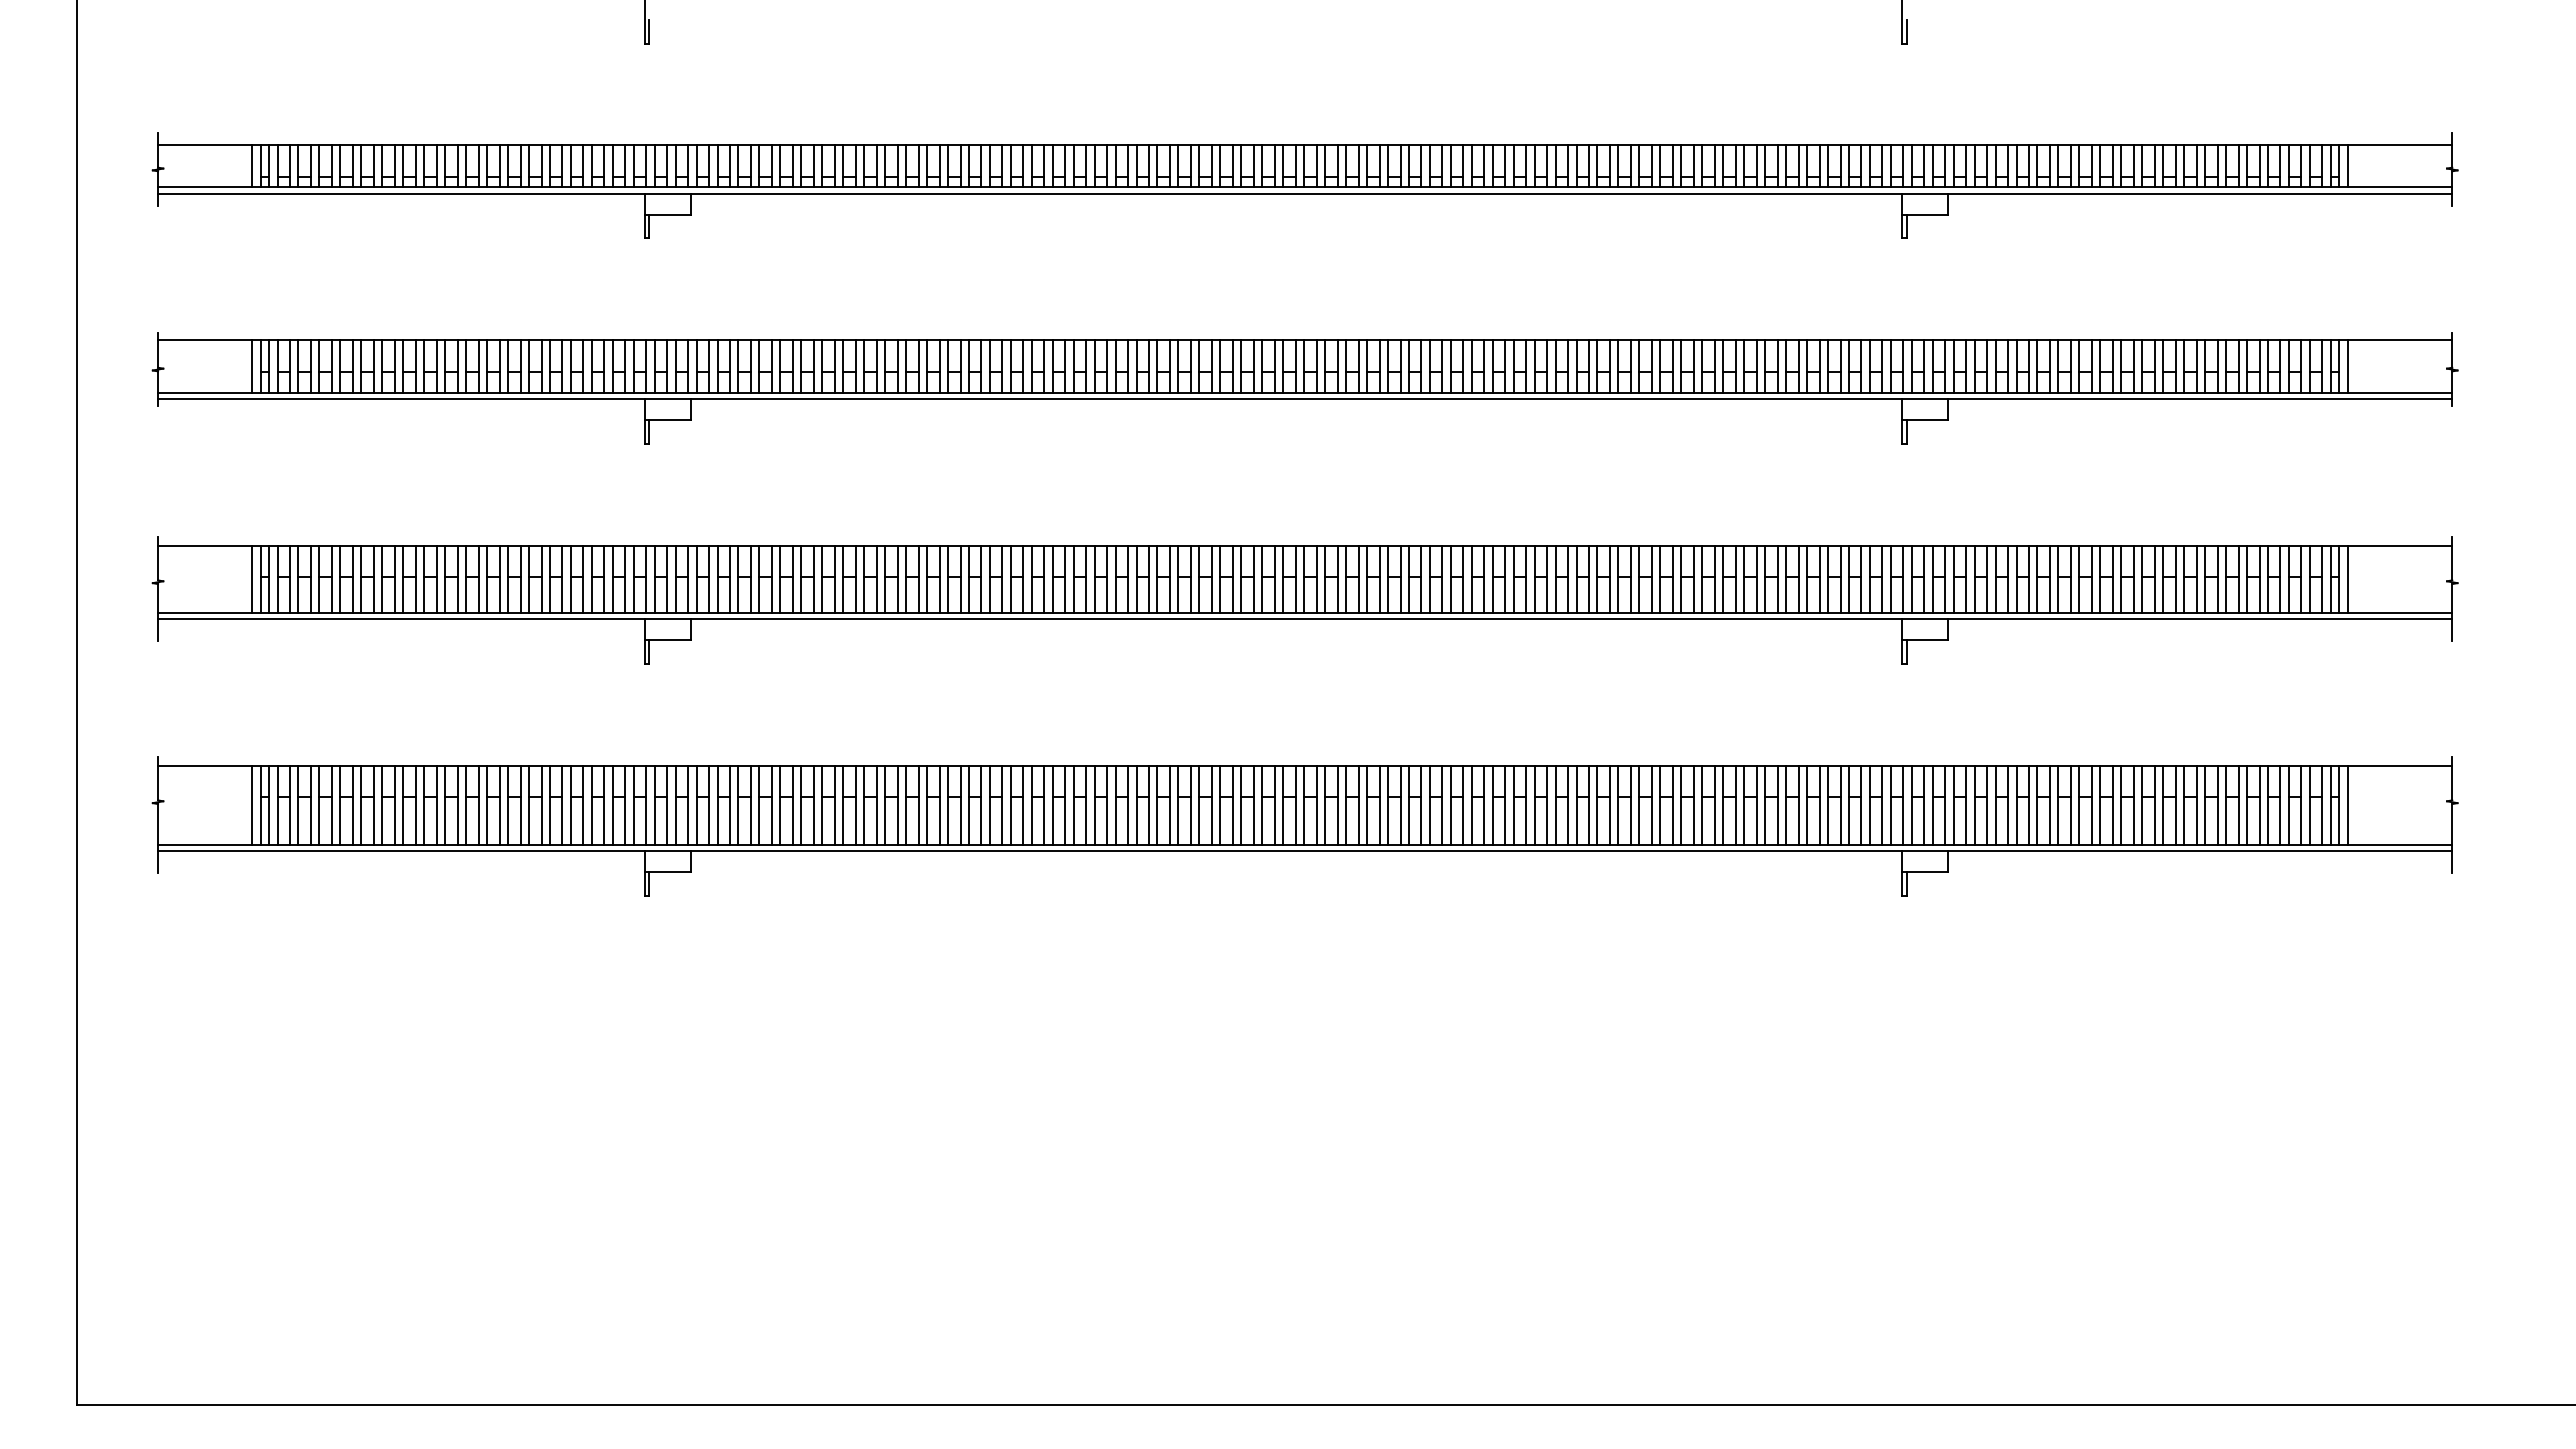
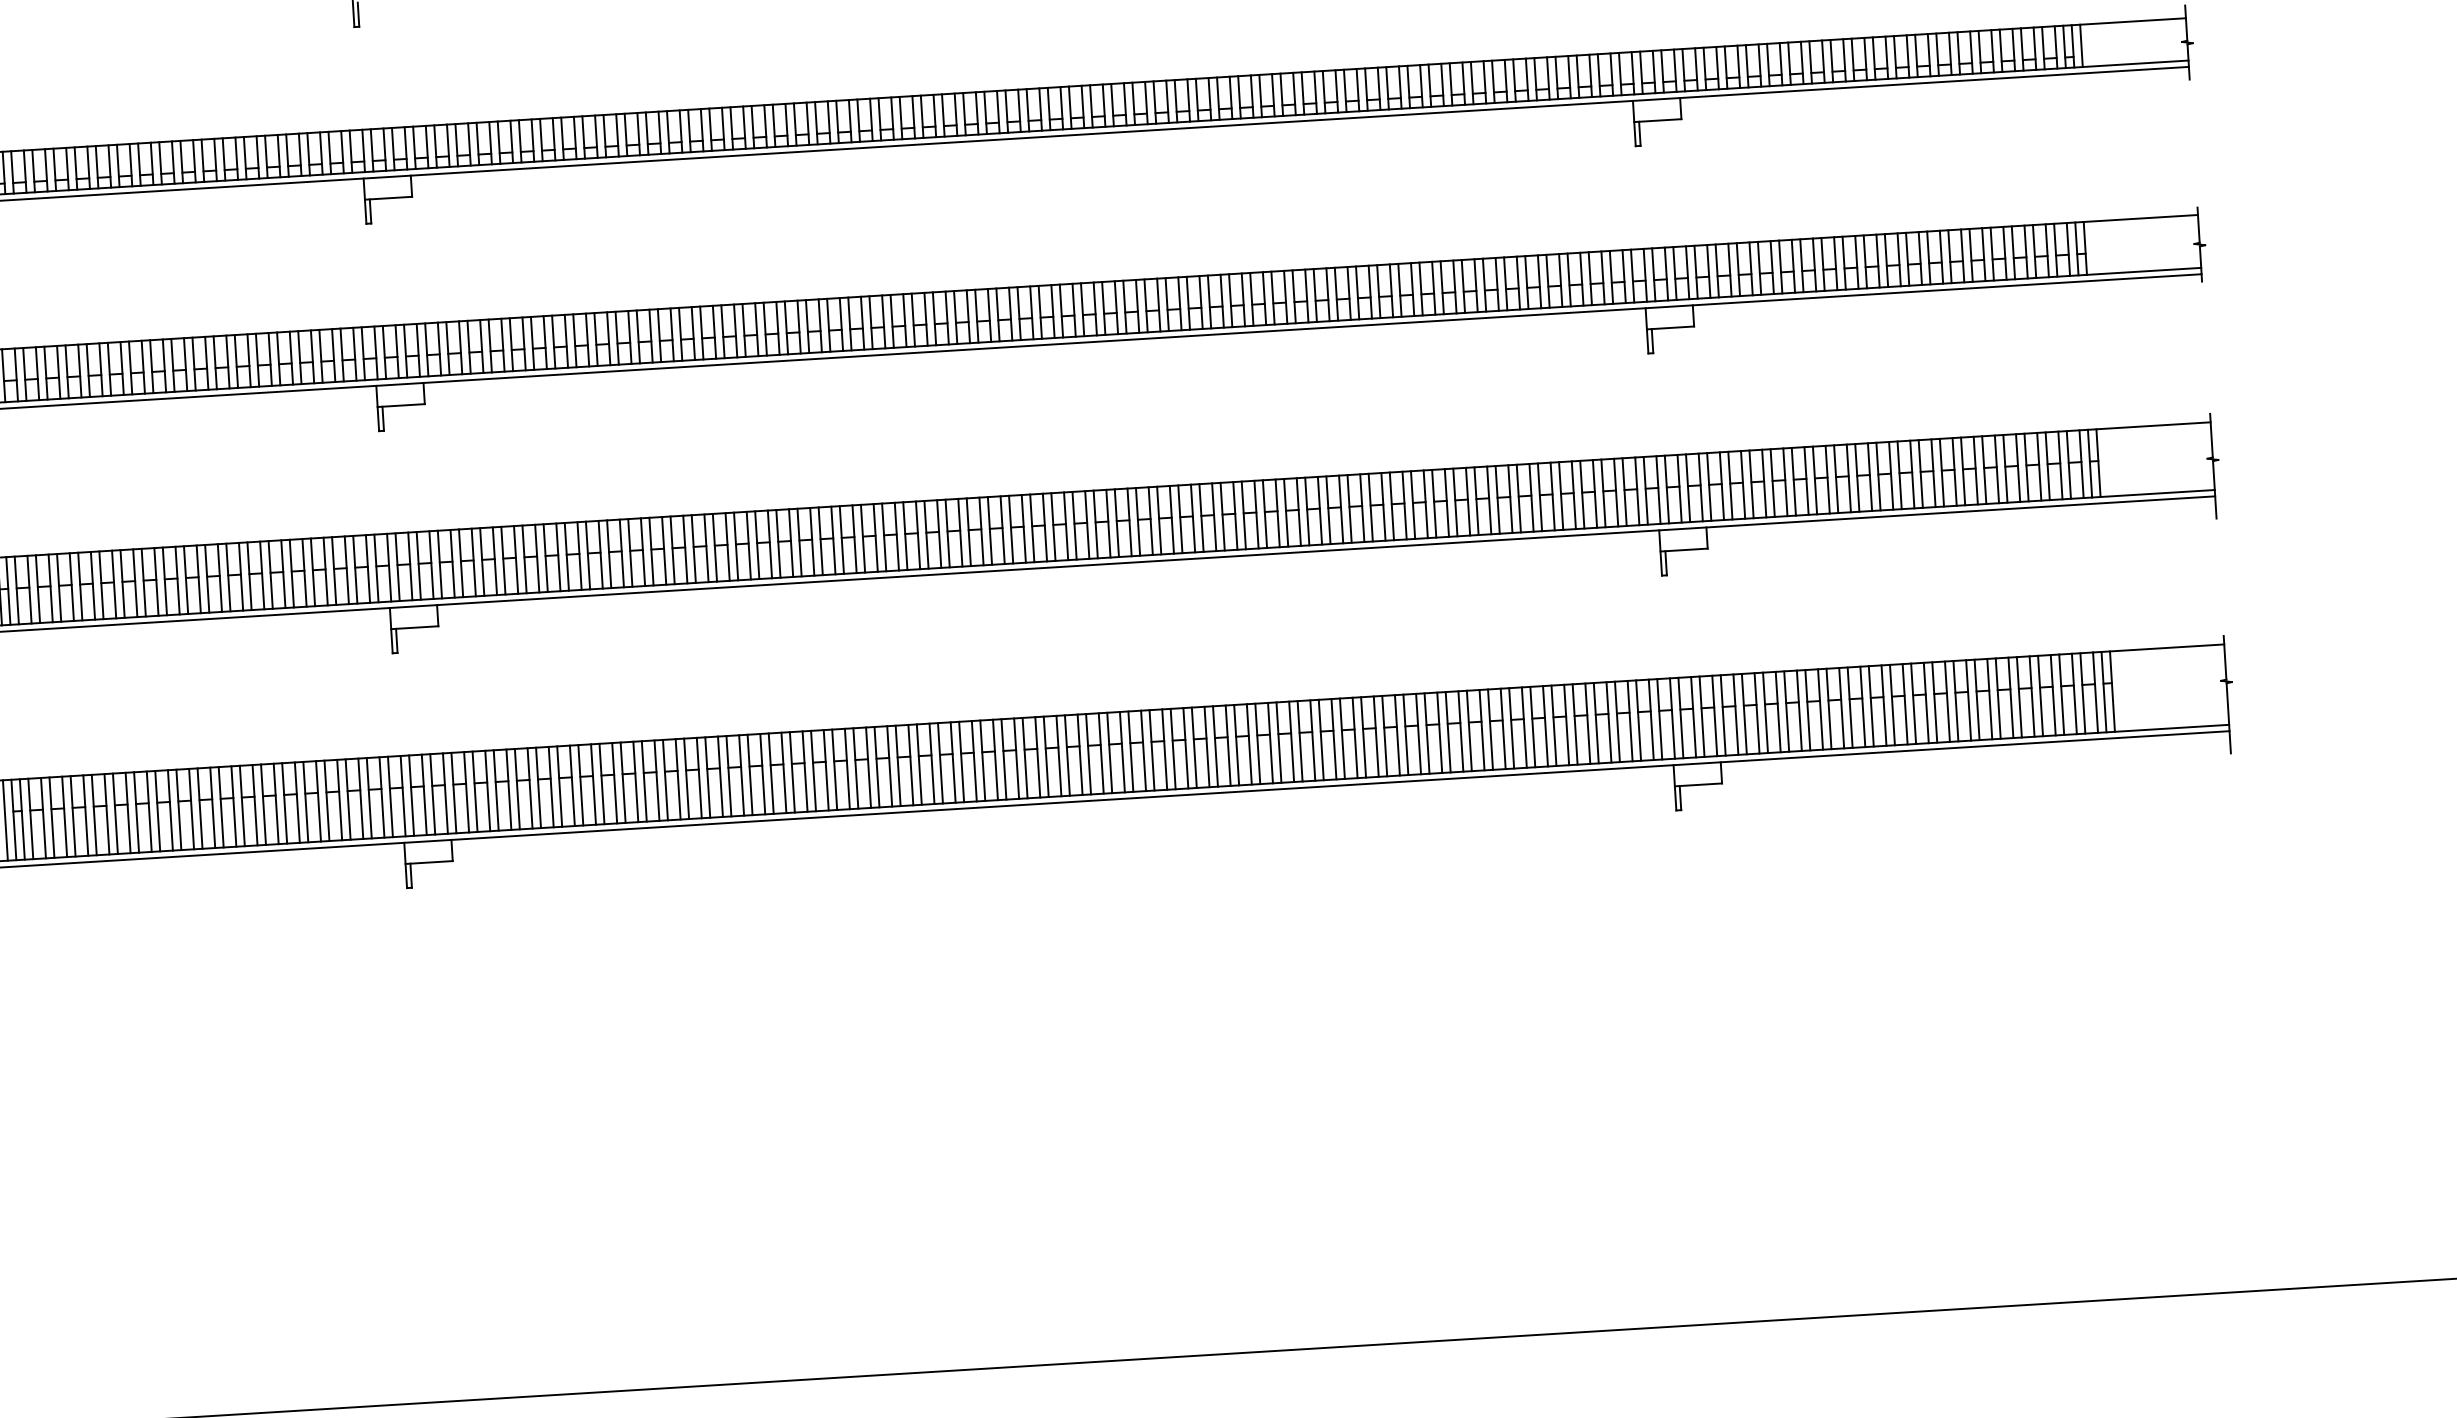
line: (2347, 366) -> (2093, 247), removed
line: (2347, 578) -> (2106, 462), removed
line: (2347, 805) -> (2120, 691), removed

